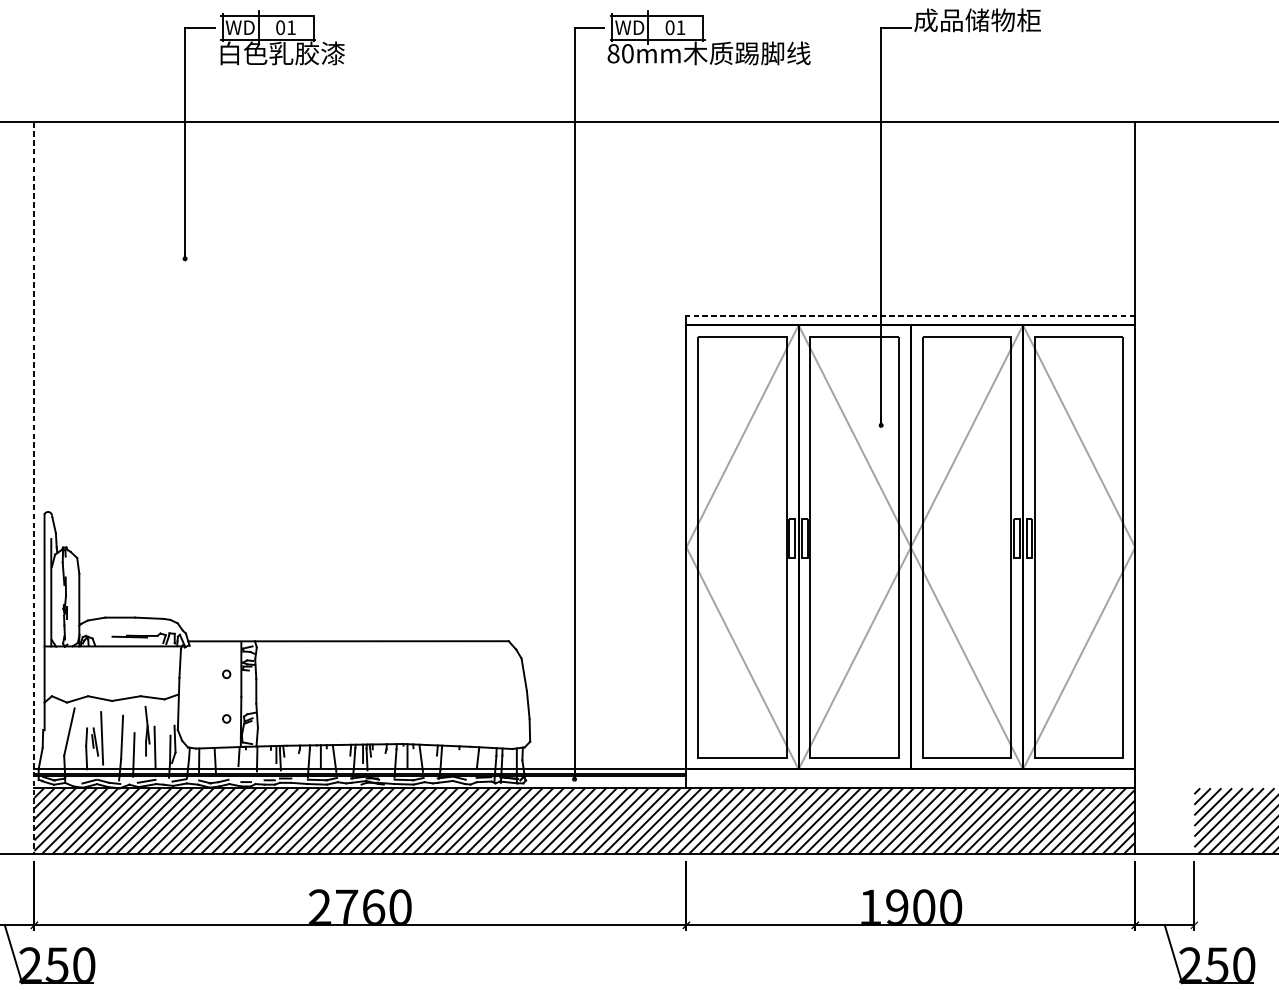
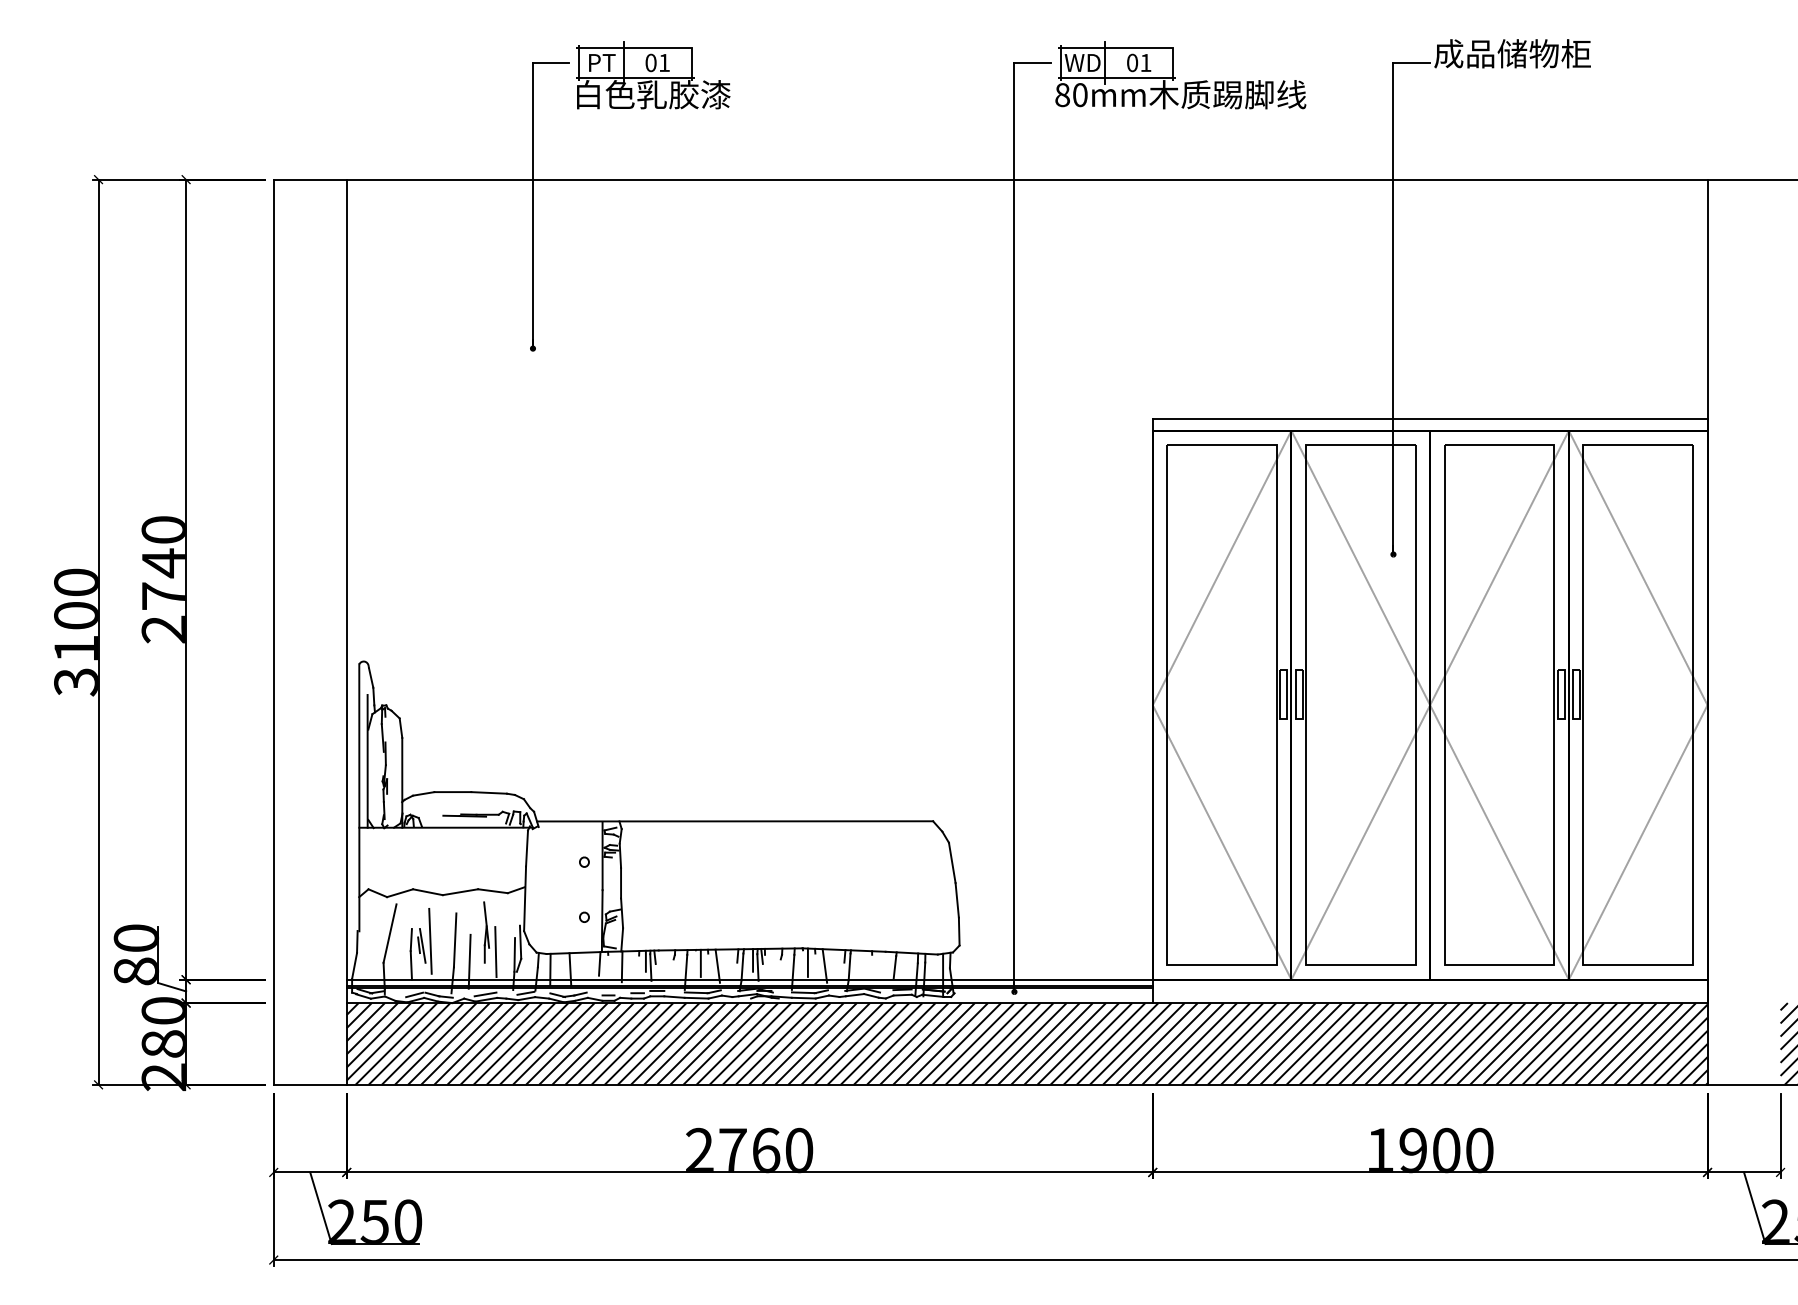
text: (239, 27) -> (600, 62), WD -> PT
line: (910, 316) -> (1429, 419), dashed -> solid
line: (34, 488) -> (346, 632), dashed -> solid

